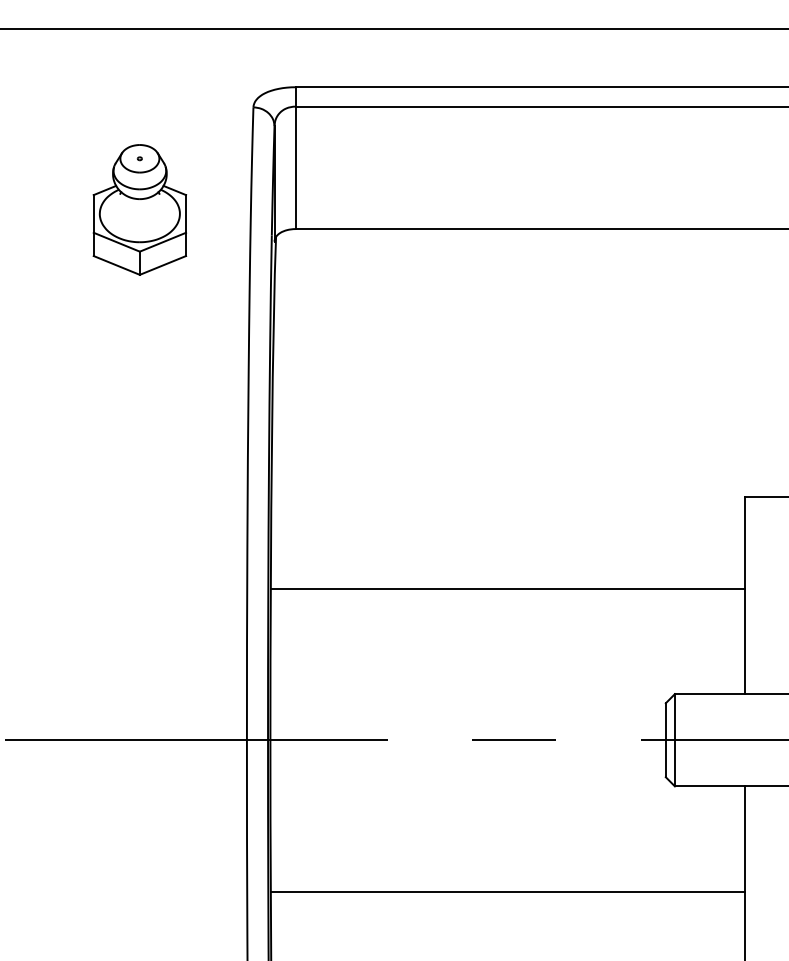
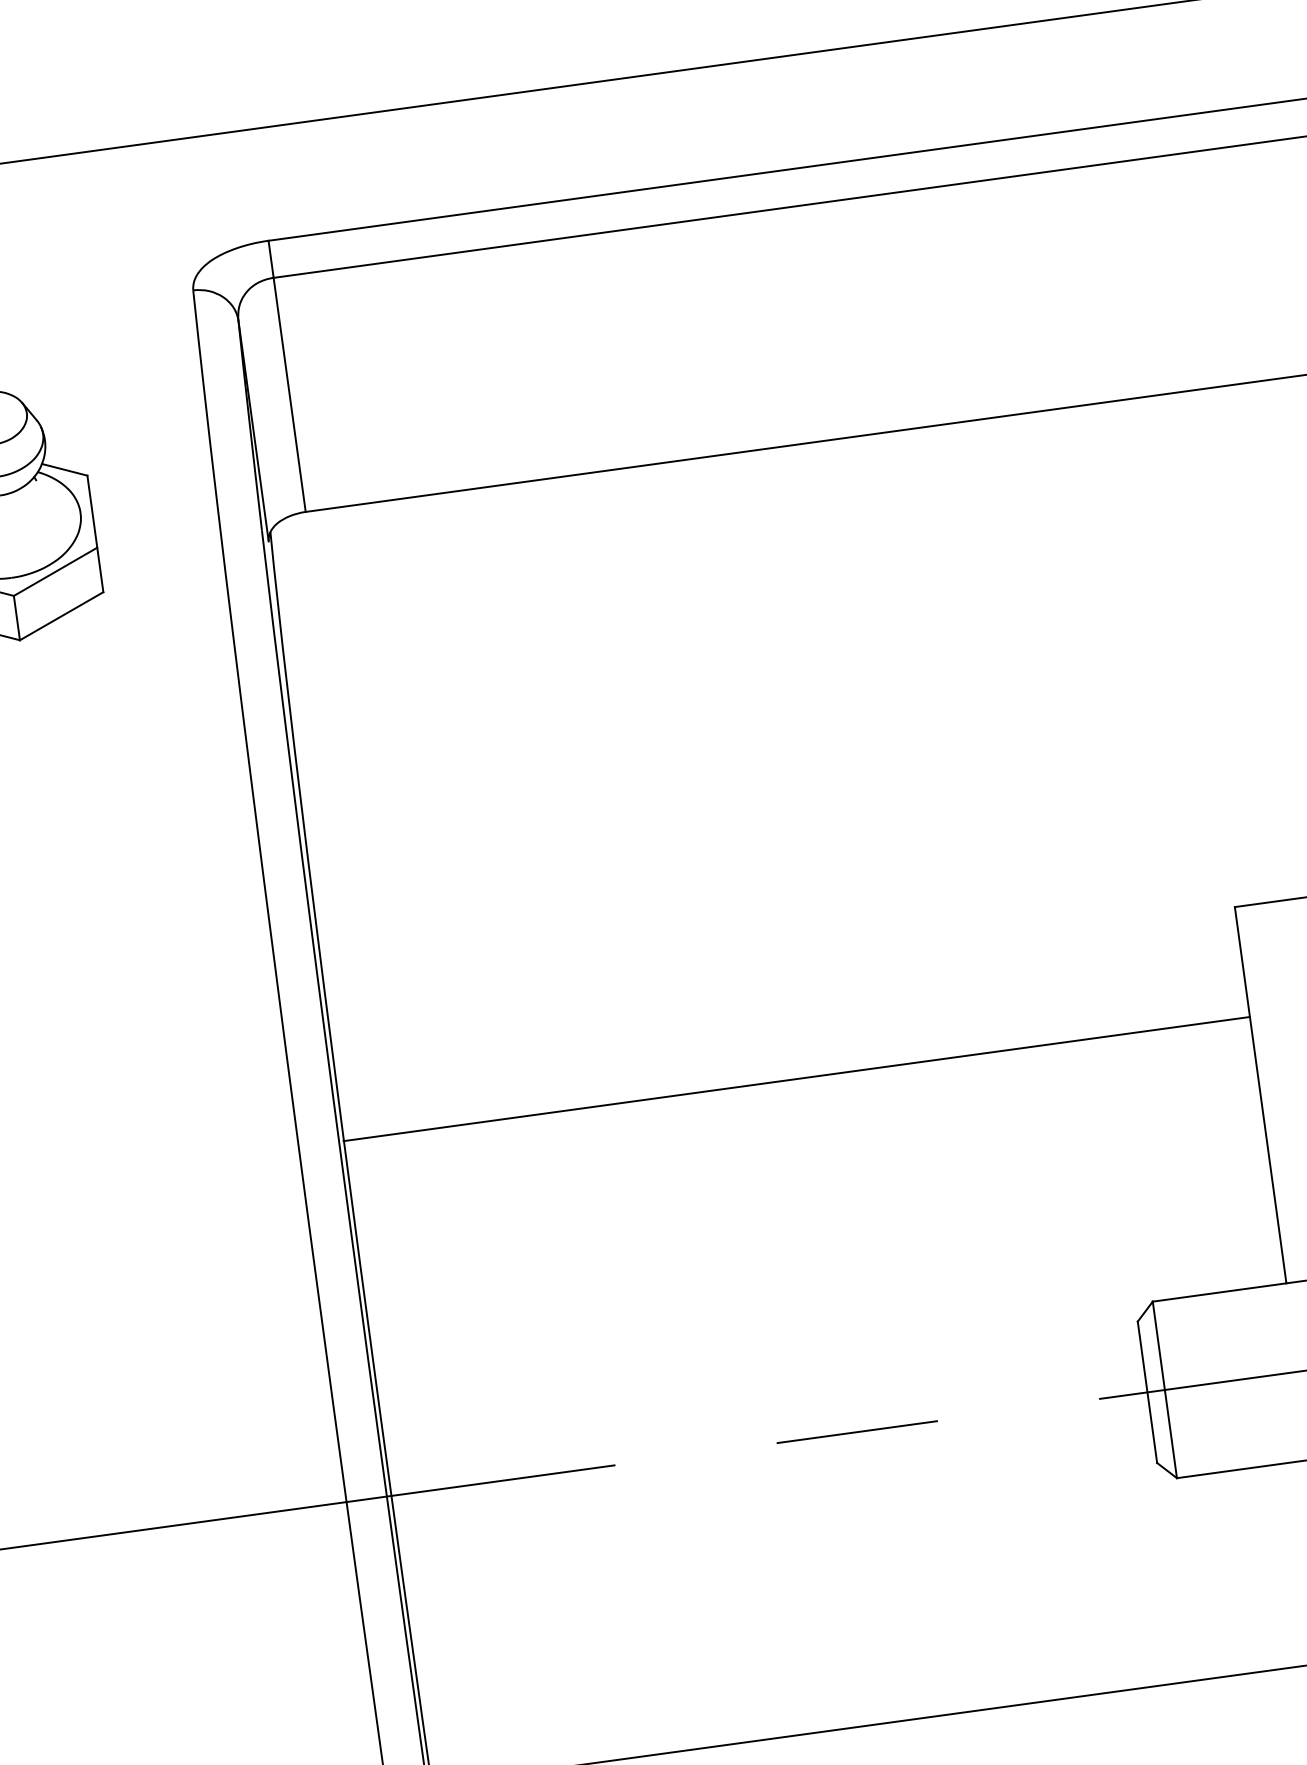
line: (507, 588) -> (796, 1078), moved

